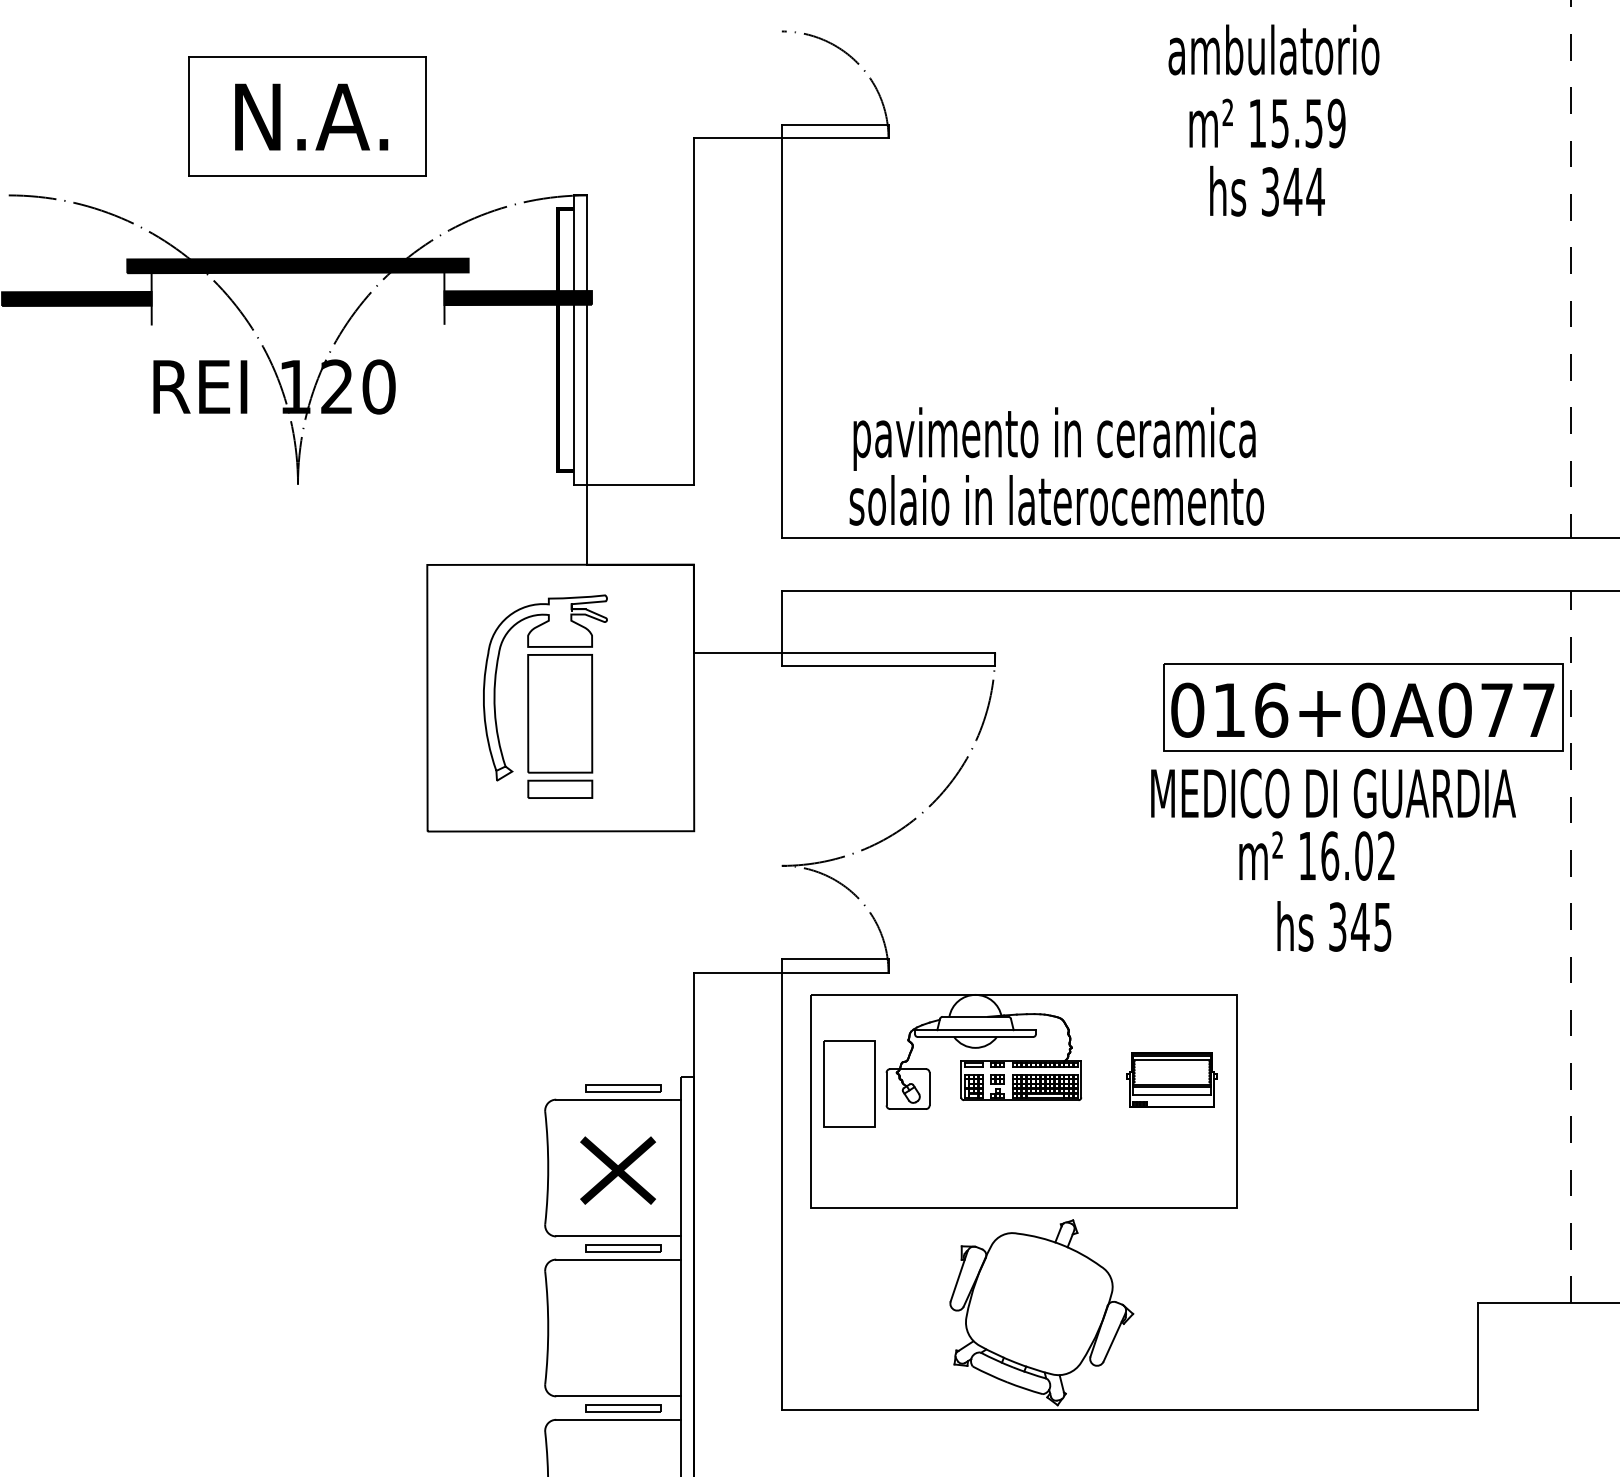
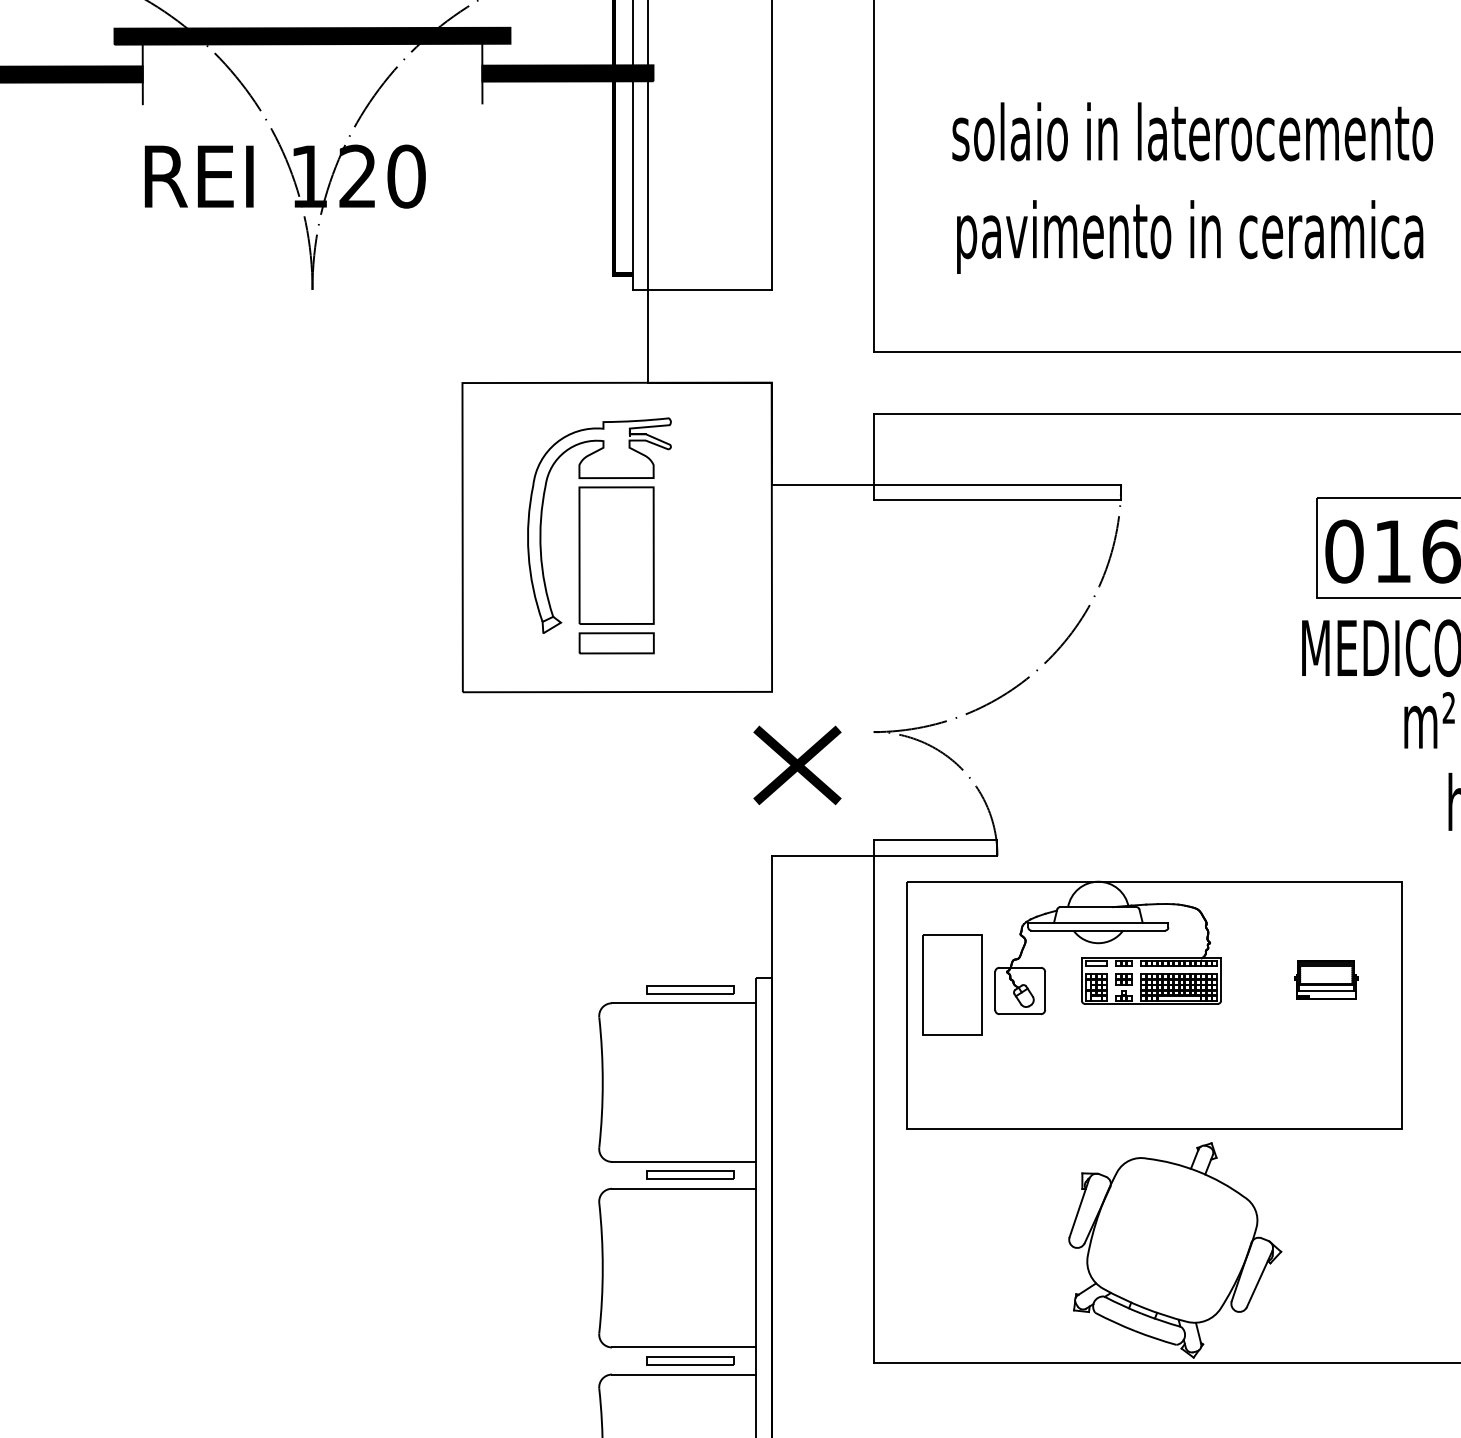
text: (1056, 500) -> (1192, 131), moved
part: (1171, 1079) -> (1325, 979), size x0.6
part: (617, 1170) -> (796, 765), moved

